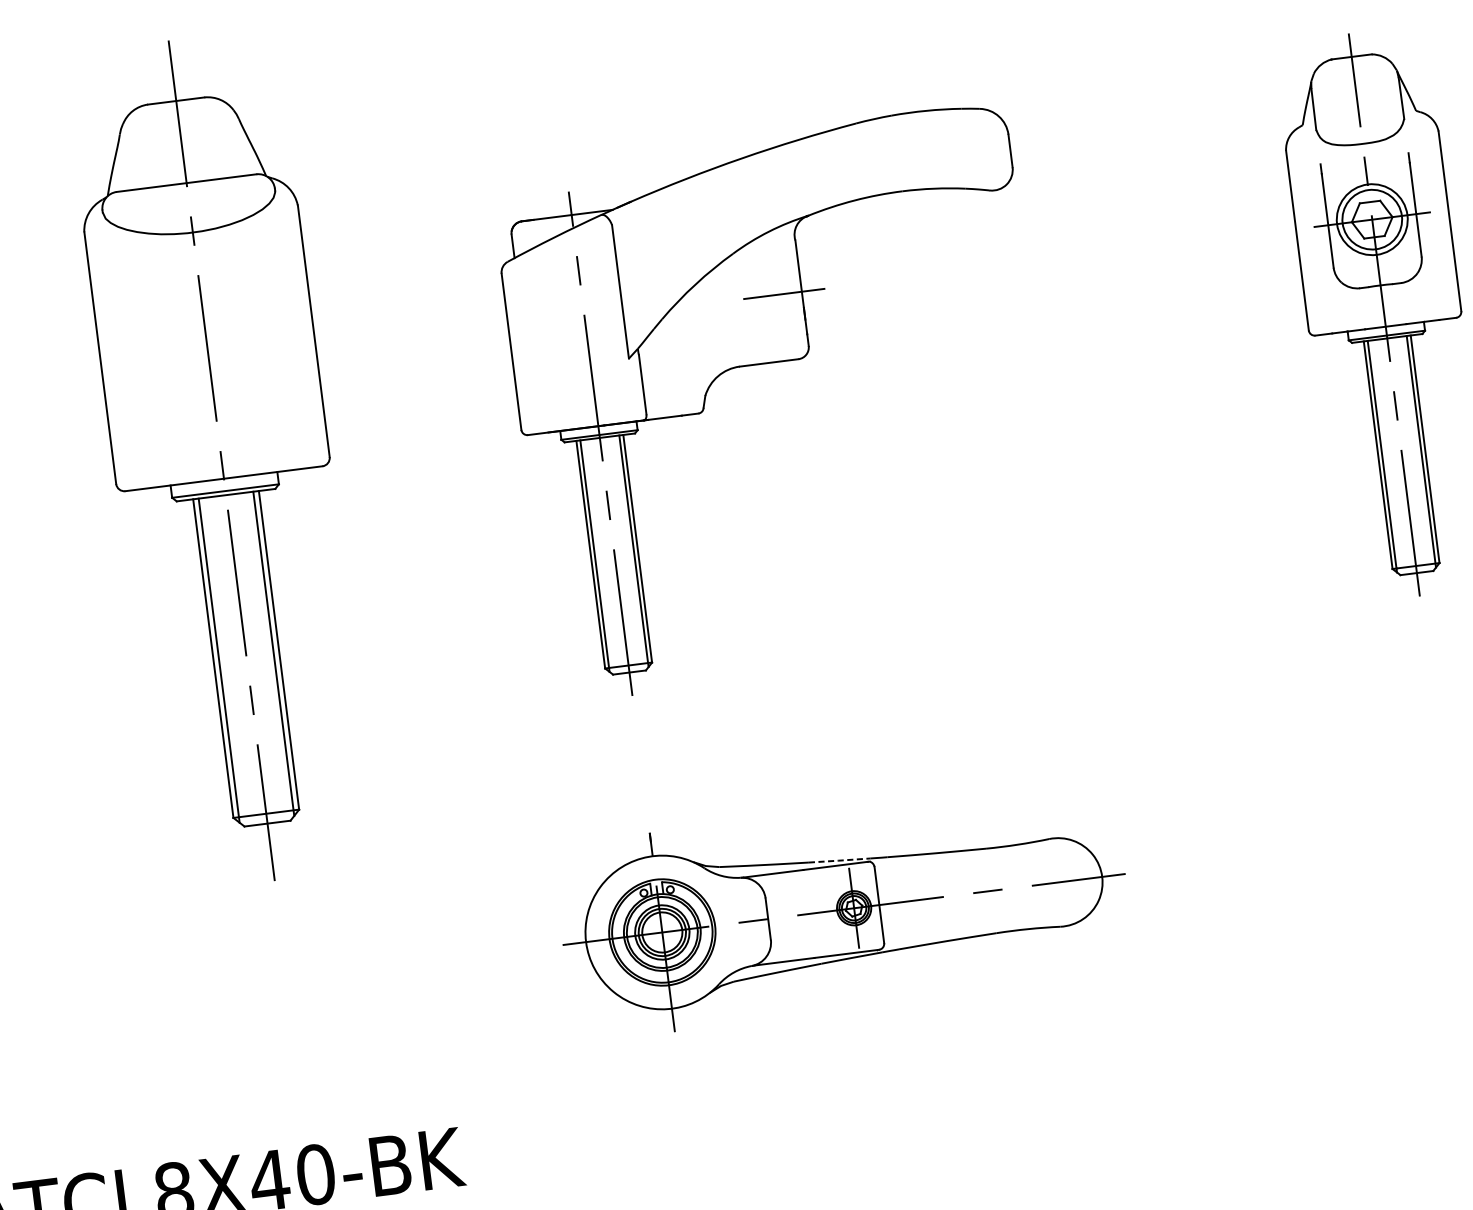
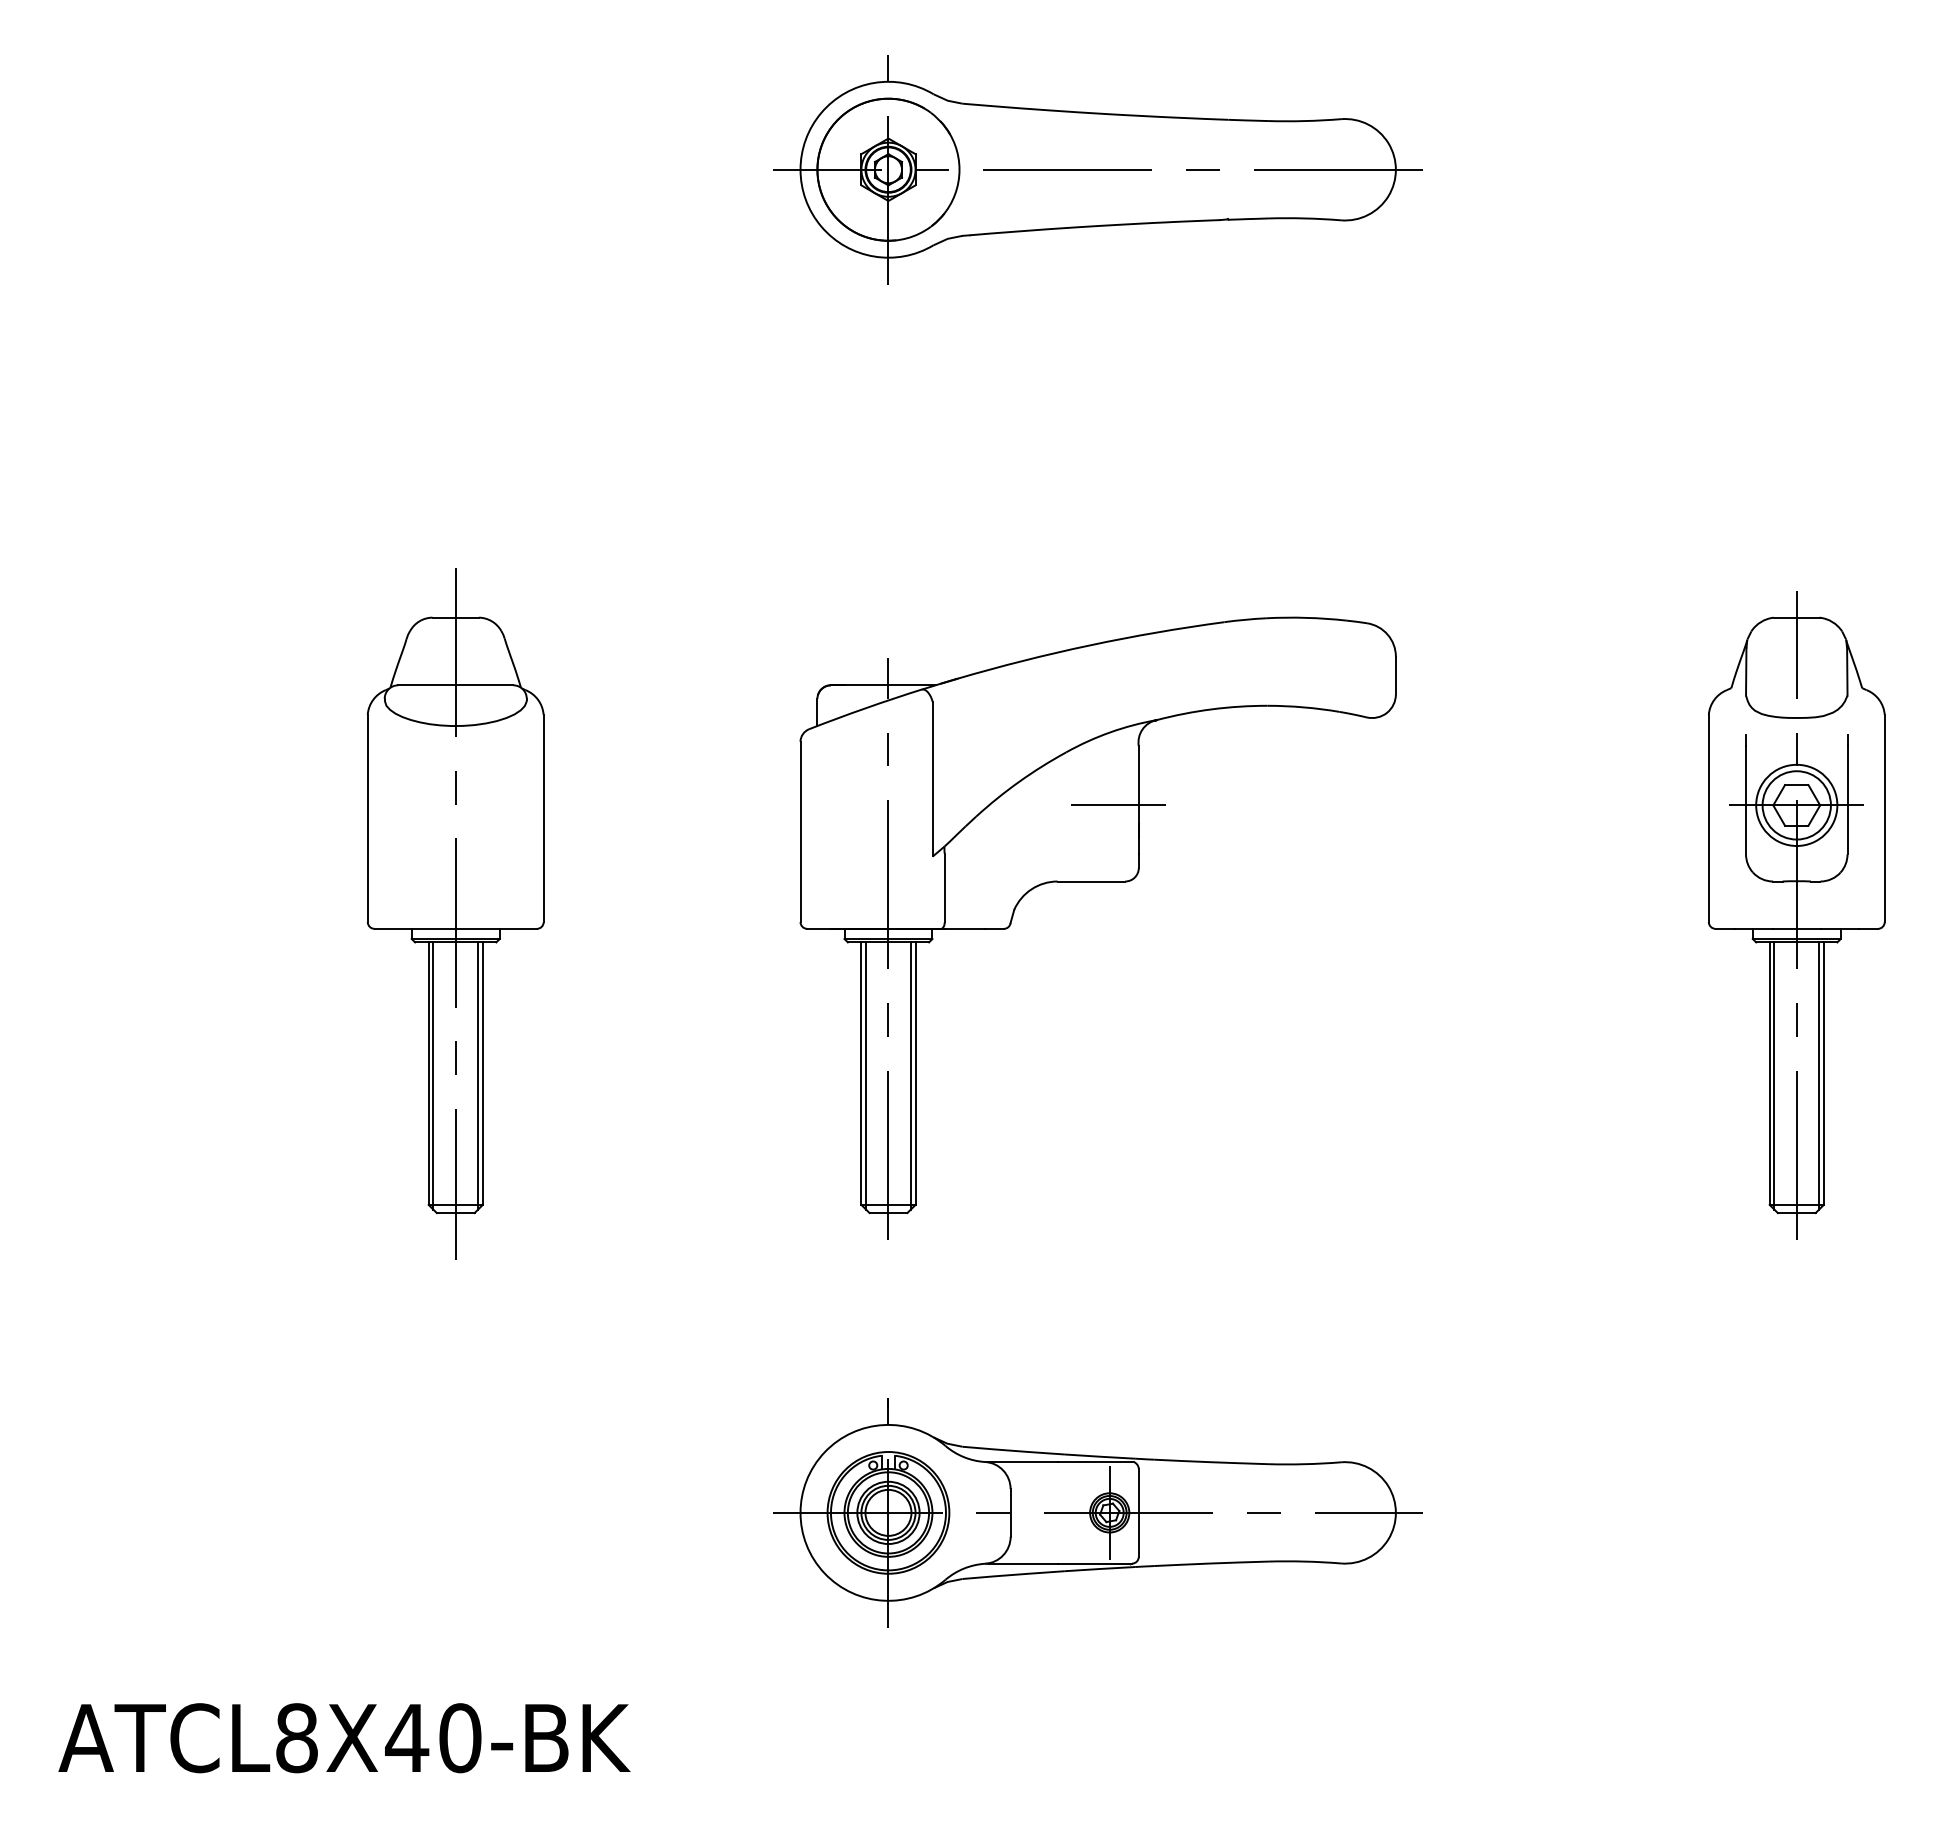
part: (221, 460) -> (455, 913), size x0.71
line: (839, 860) -> (1100, 1456), dashed -> solid

